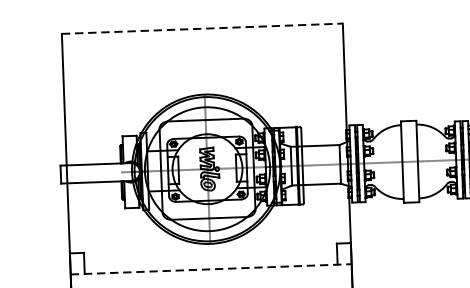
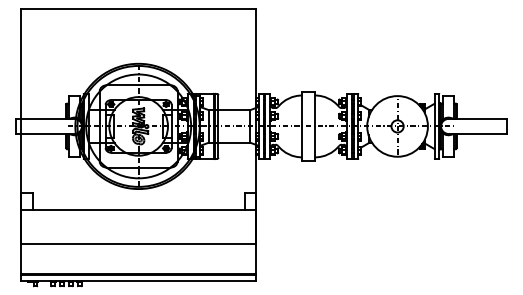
line: (202, 28) -> (138, 8), dashed -> solid
line: (210, 269) -> (138, 210), dashed -> solid

